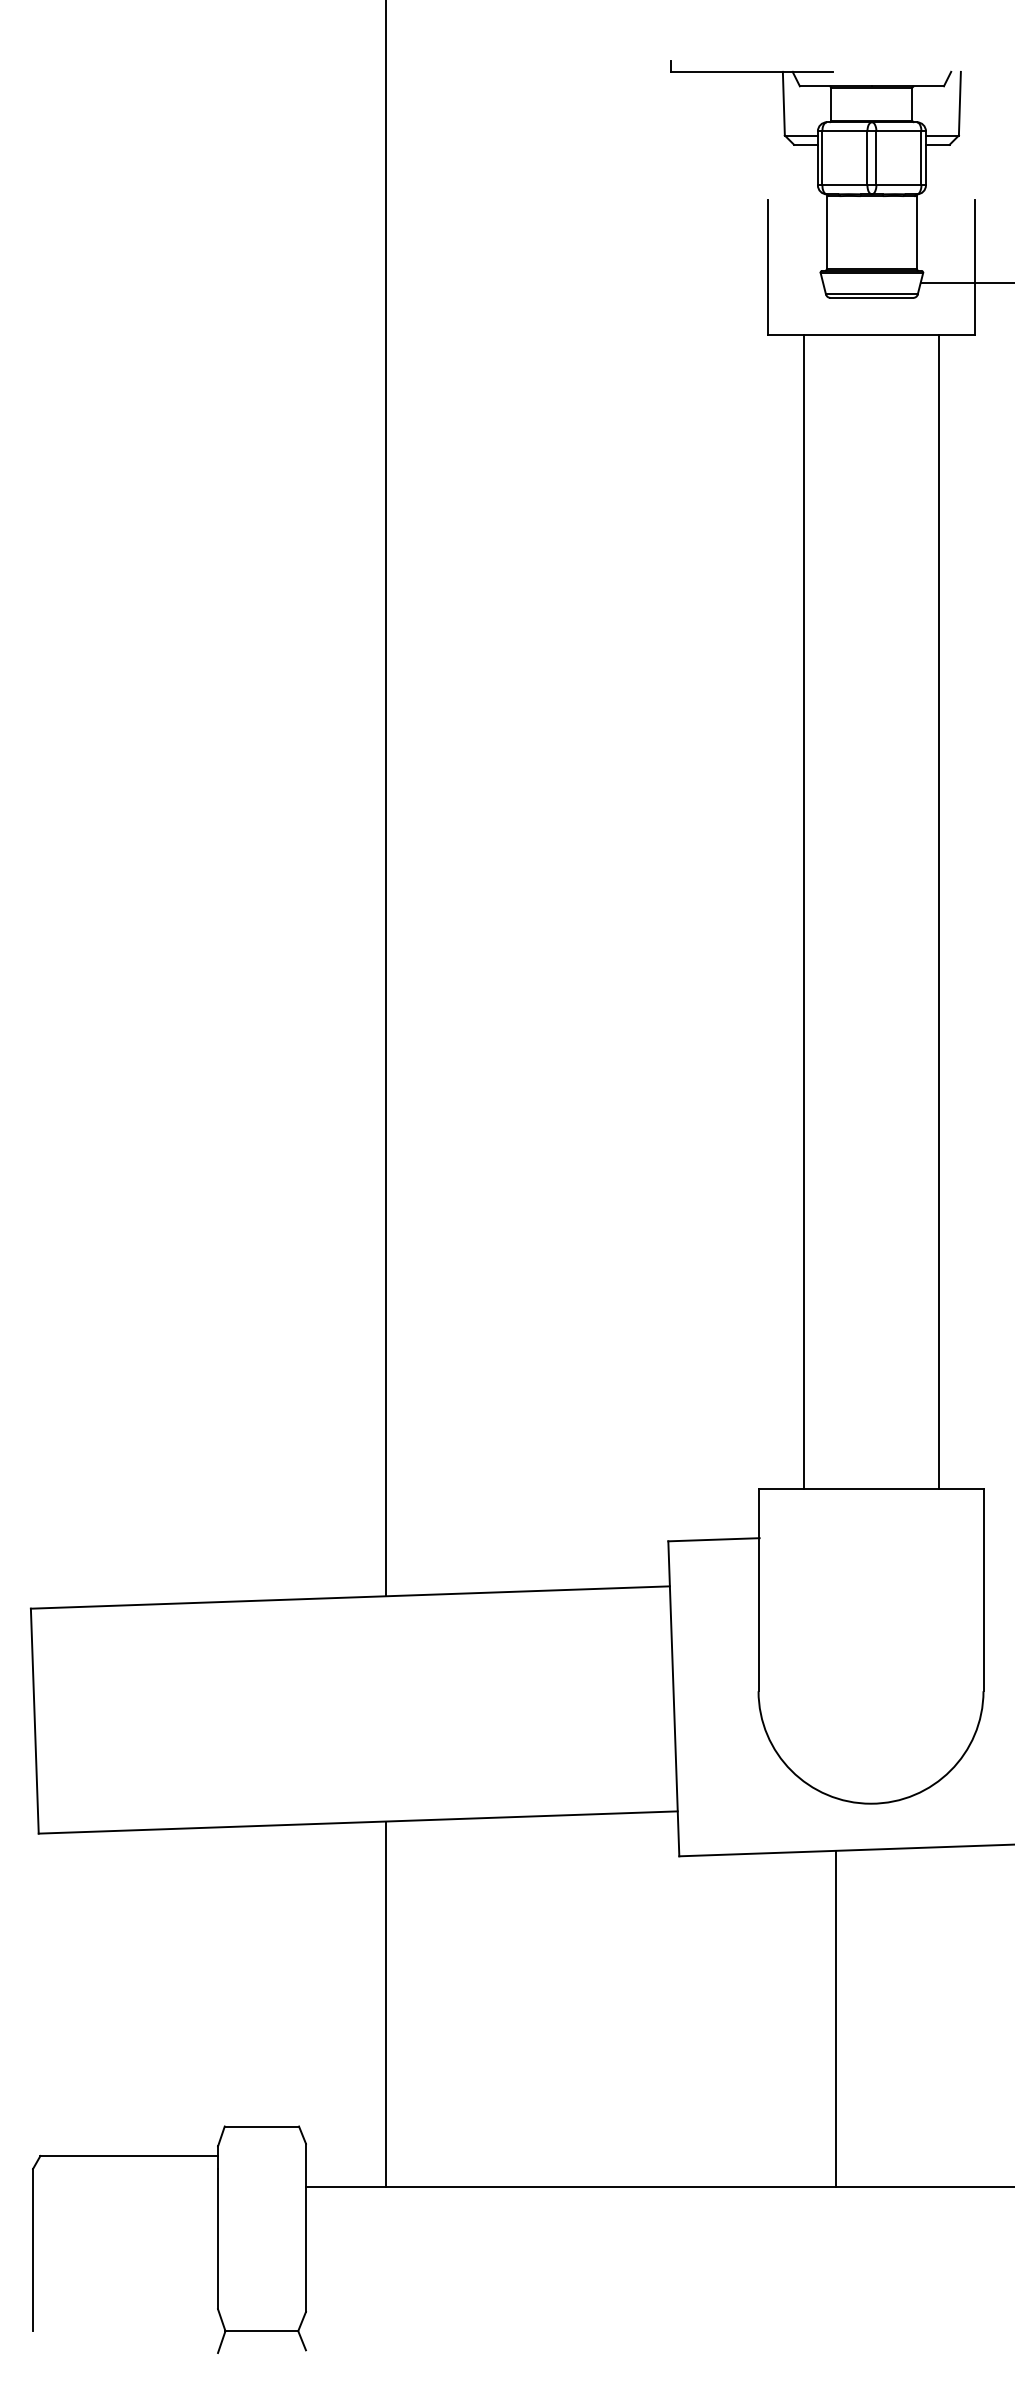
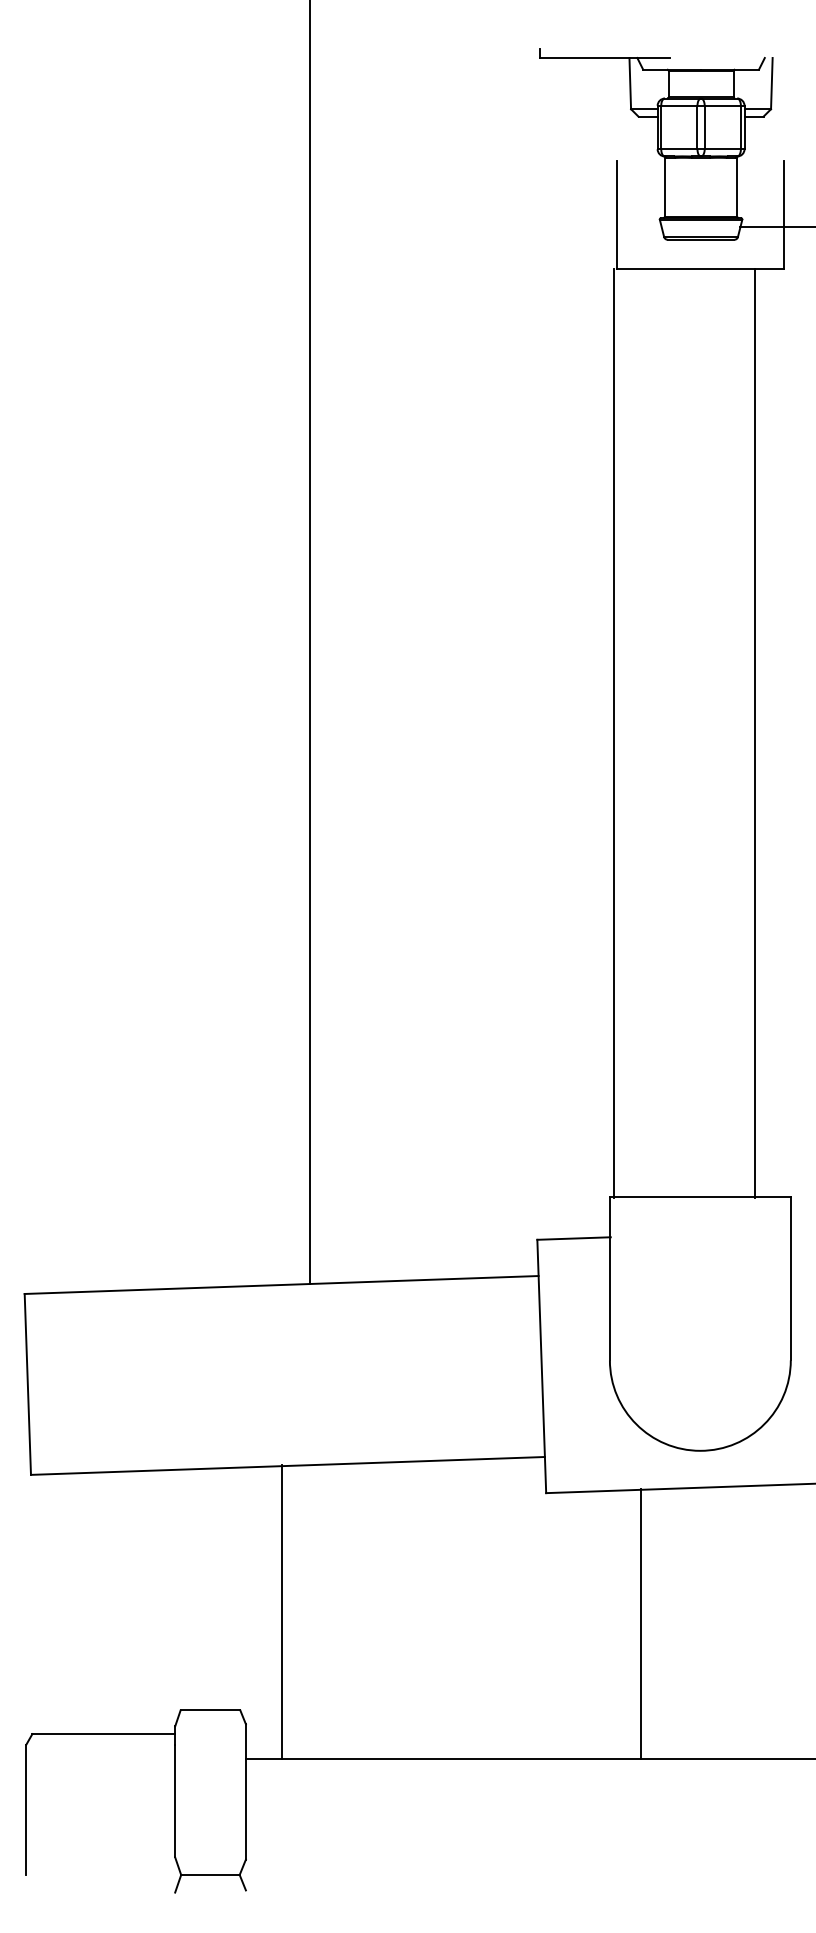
line: (804, 911) -> (614, 733), moved
line: (386, 2004) -> (282, 1612), moved
line: (836, 2018) -> (641, 1623), moved

